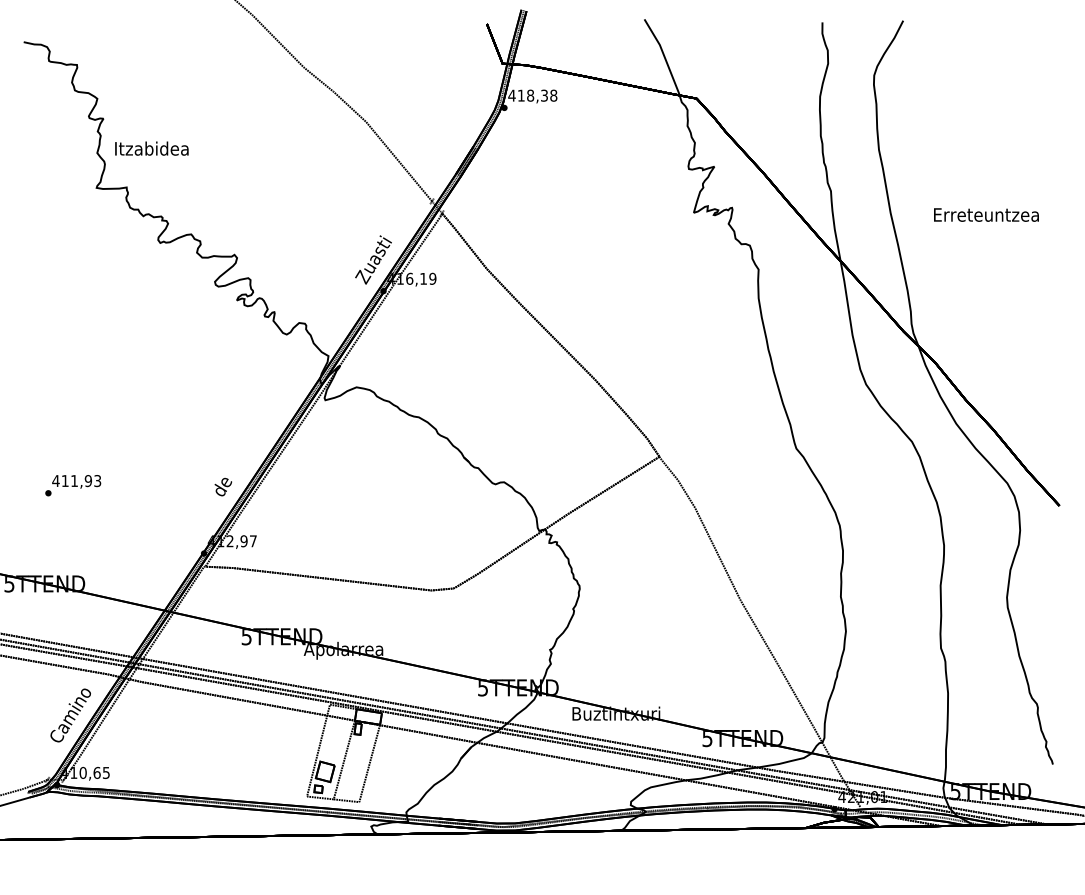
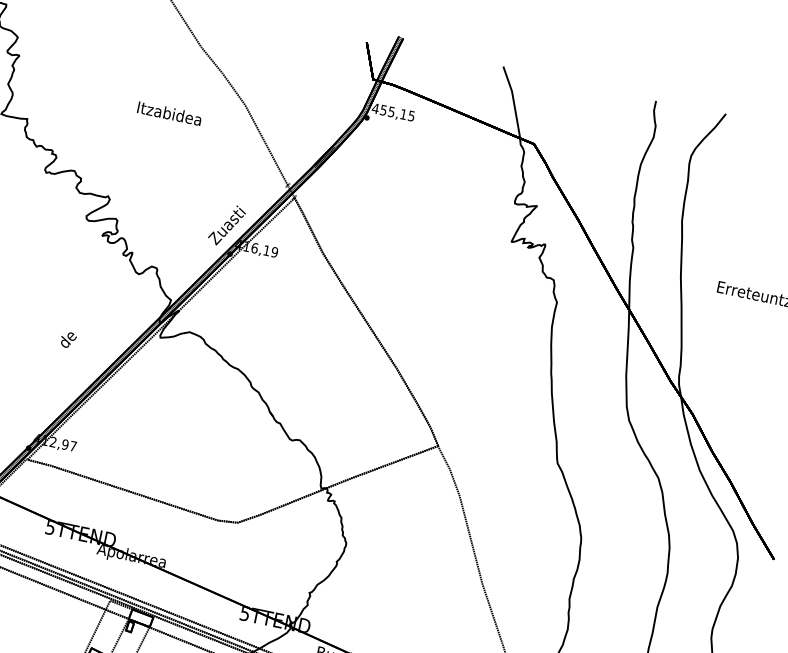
text: (537, 95) -> (397, 113), 418,38 -> 455,15
text: (151, 148) -> (169, 113), moved
text: (222, 486) -> (67, 339), moved

